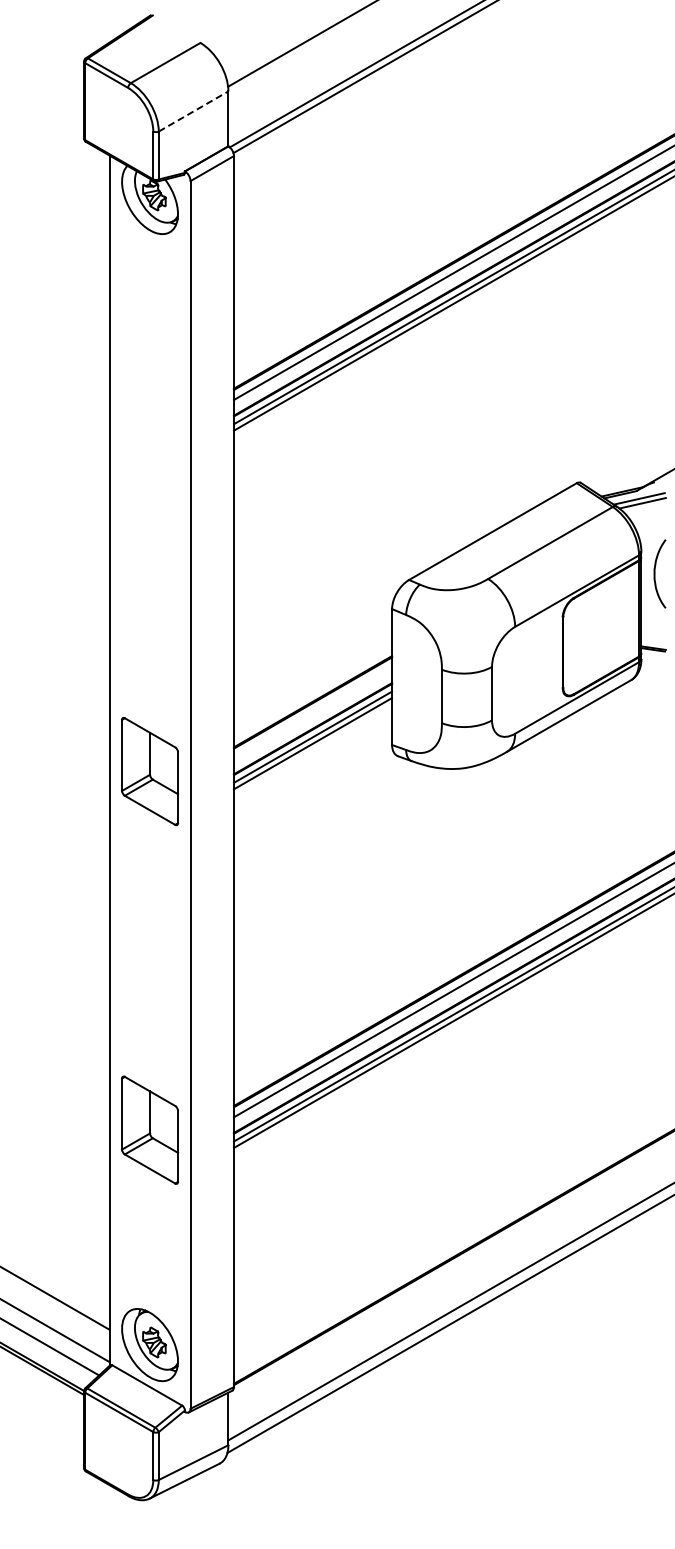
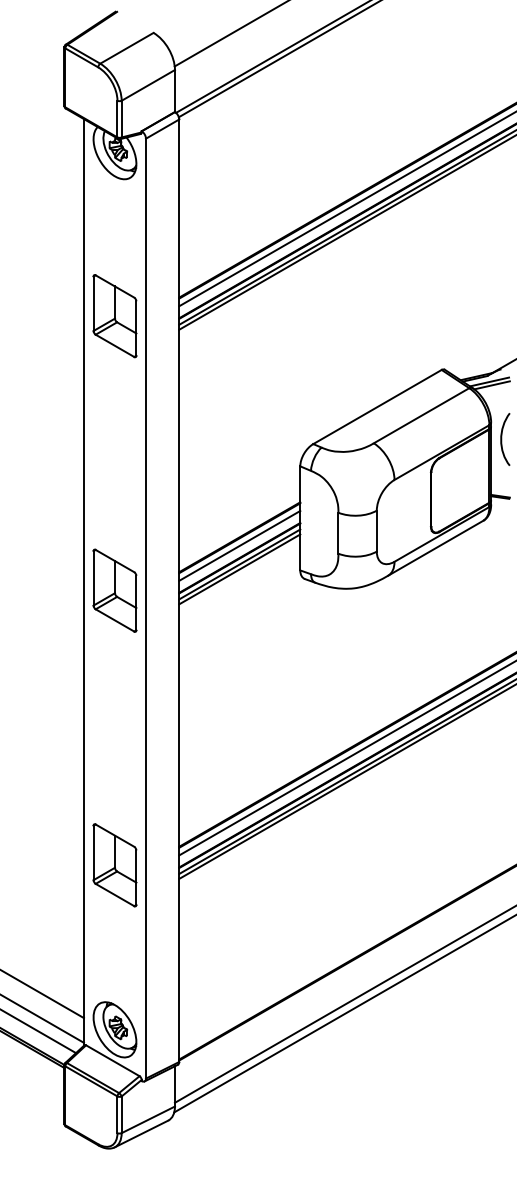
line: (194, 111) -> (149, 85), dashed -> solid
part: (150, 412) -> (115, 315), added
line: (313, 712) -> (240, 545), added

